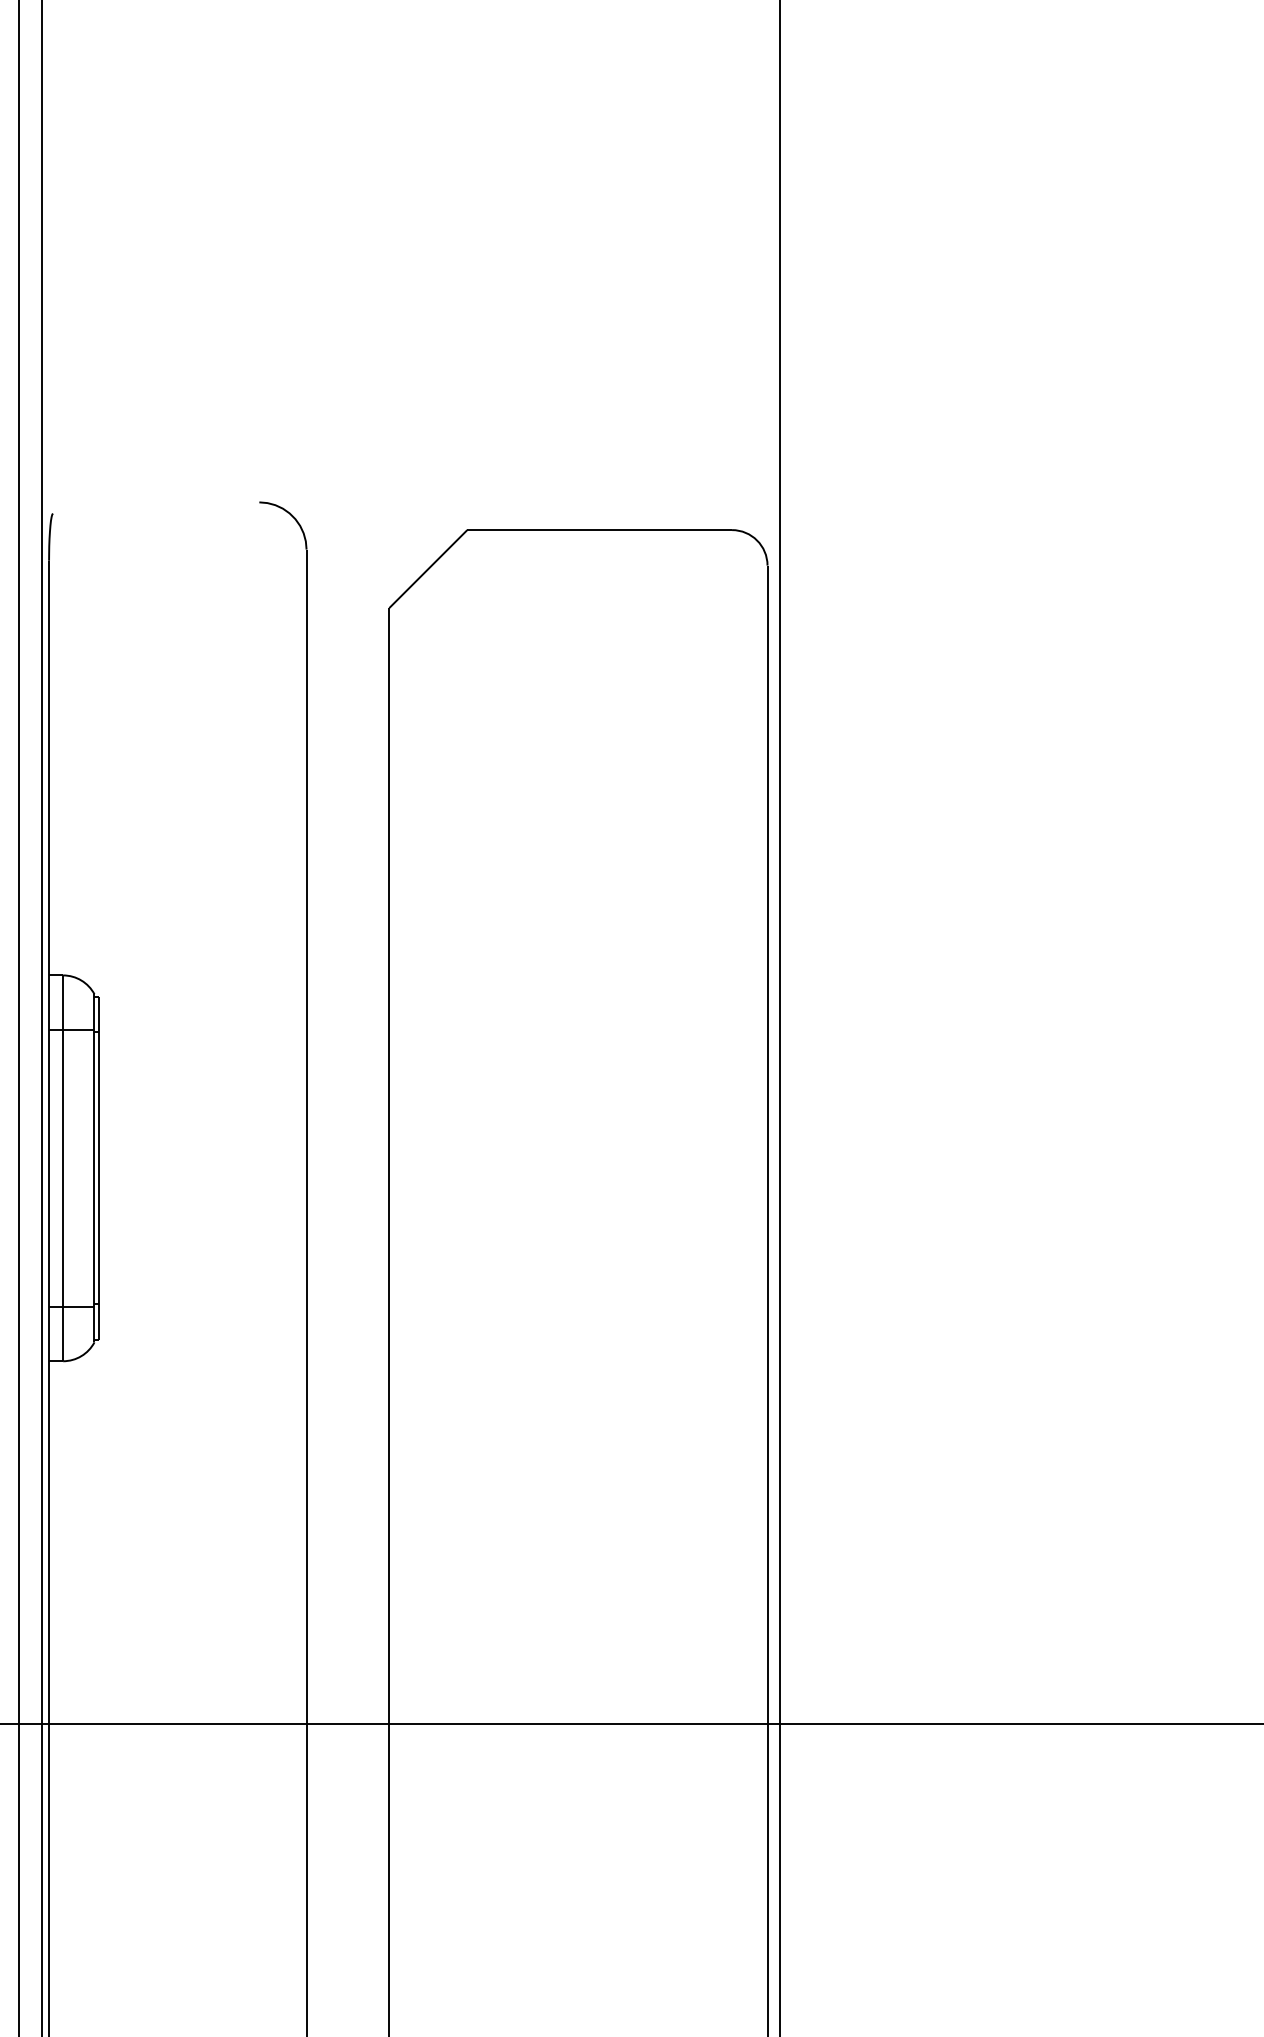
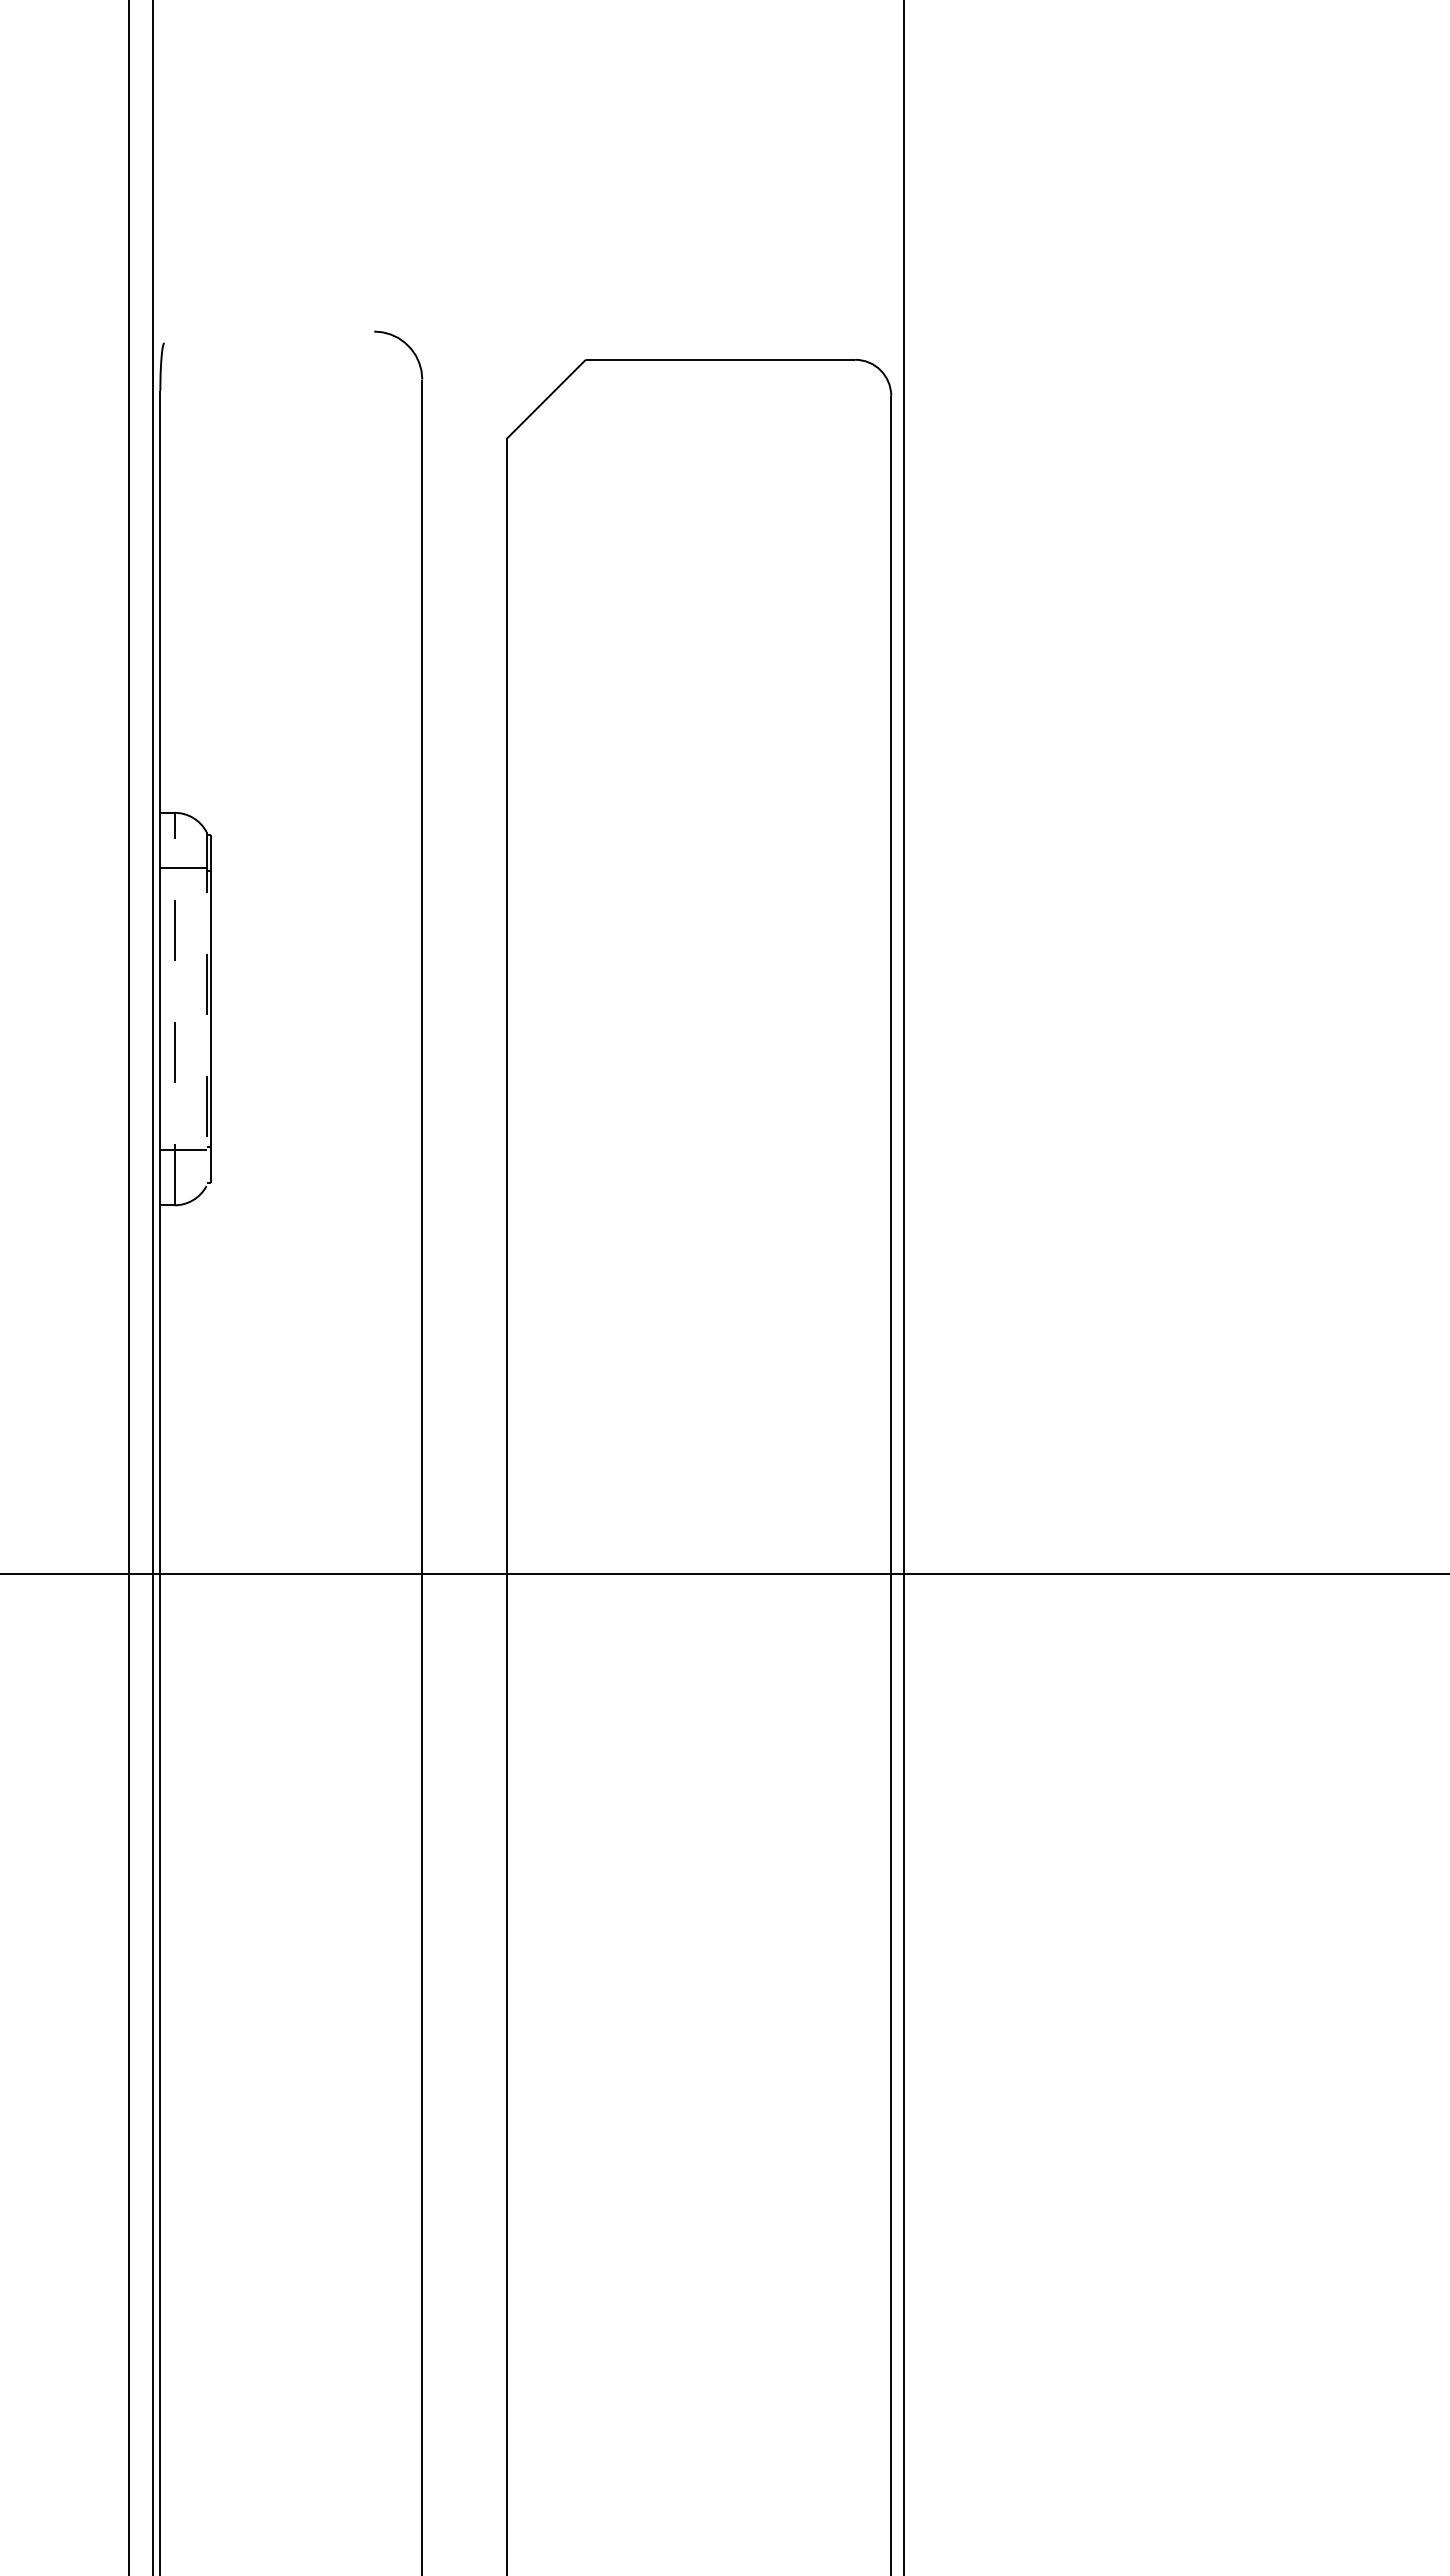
line: (62, 1167) -> (174, 1008), solid -> dashed
line: (94, 1168) -> (206, 1009), solid -> dashed

